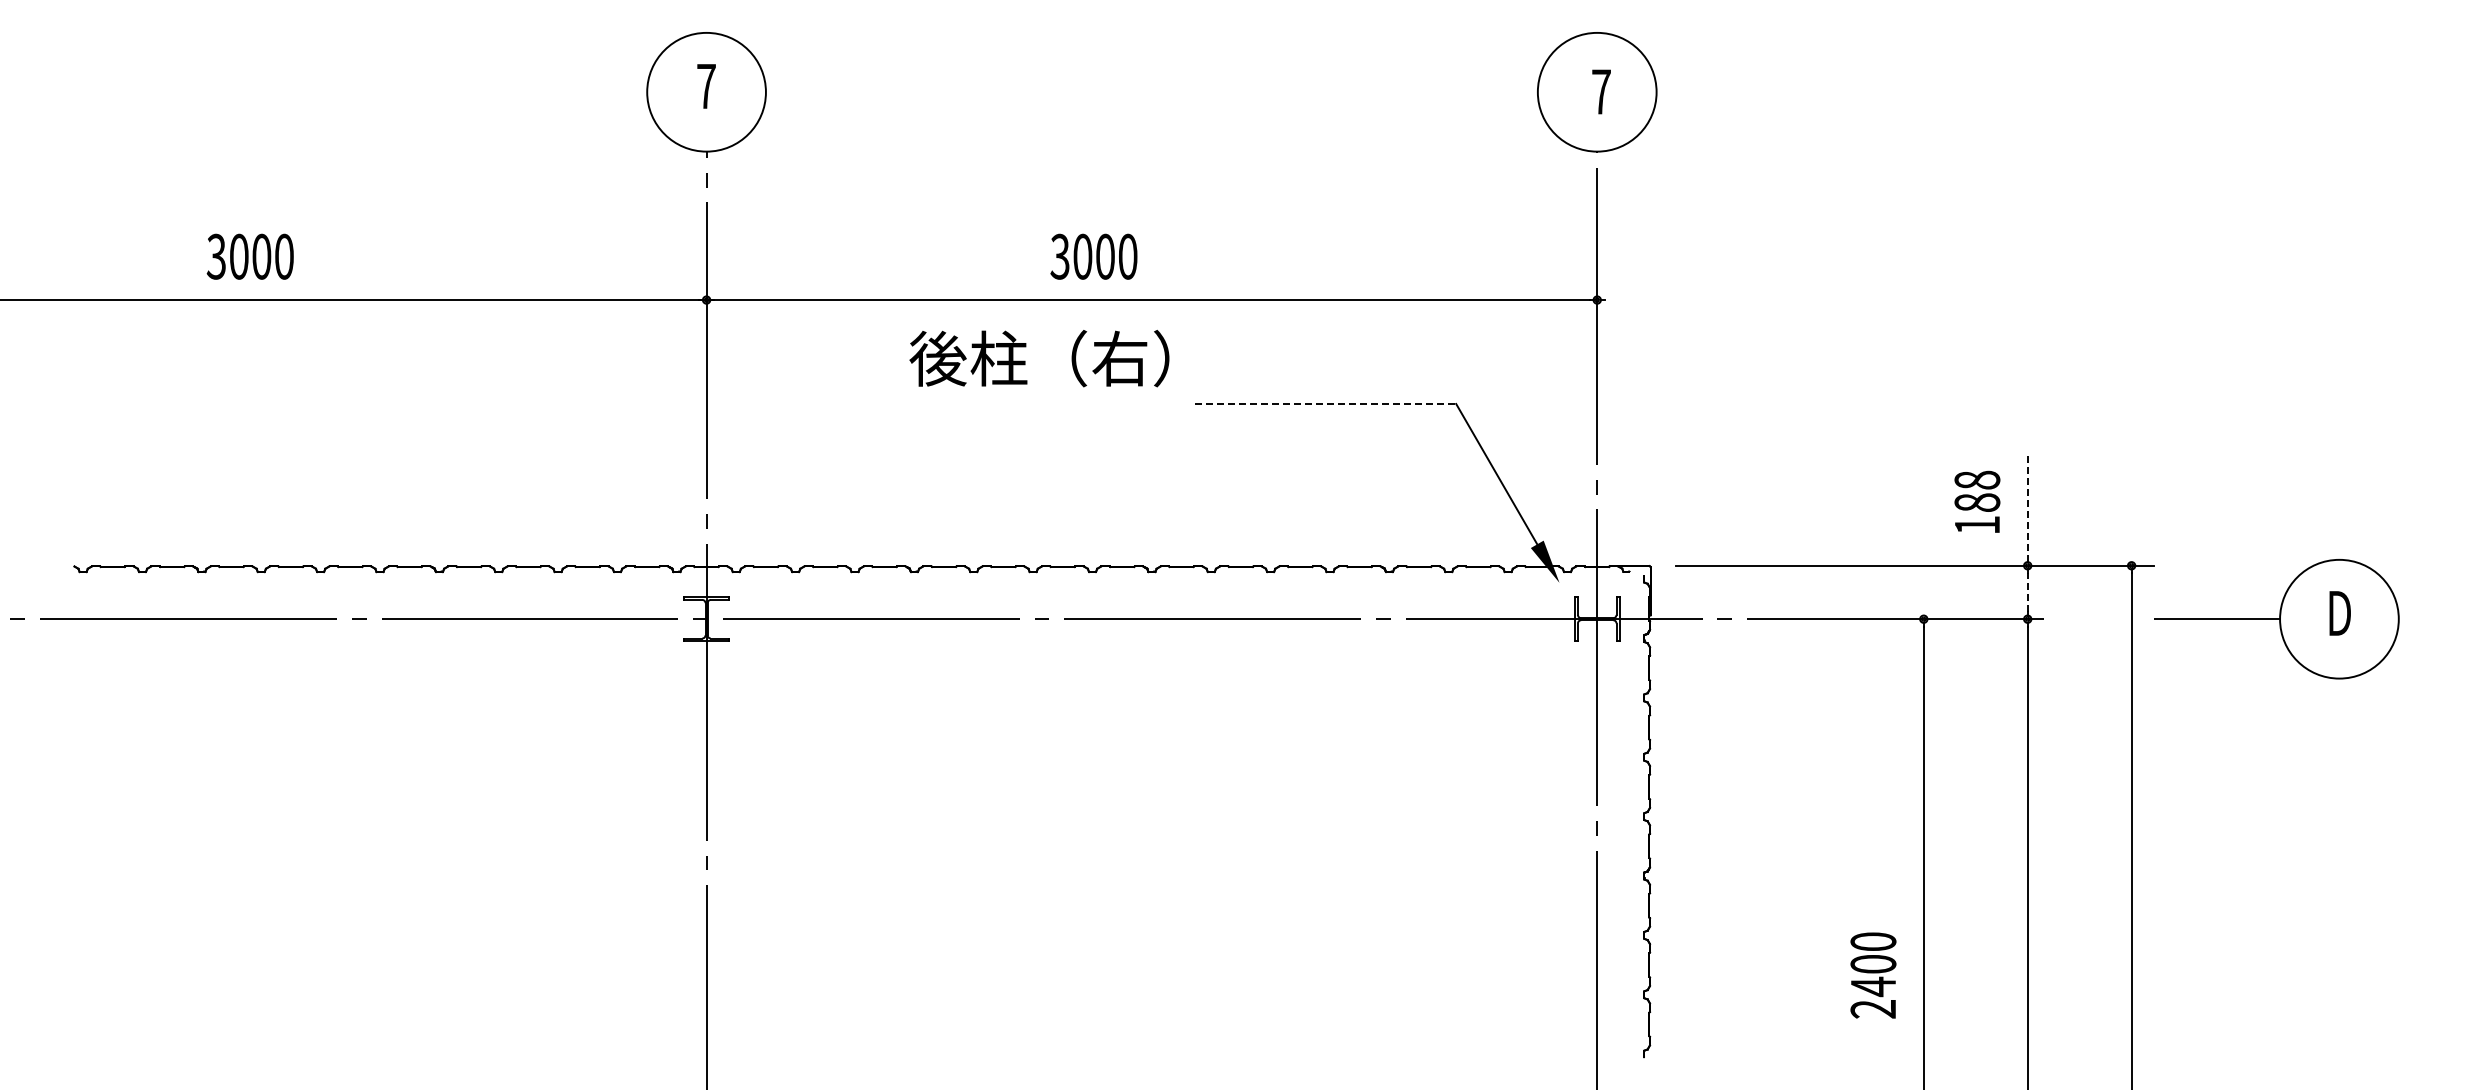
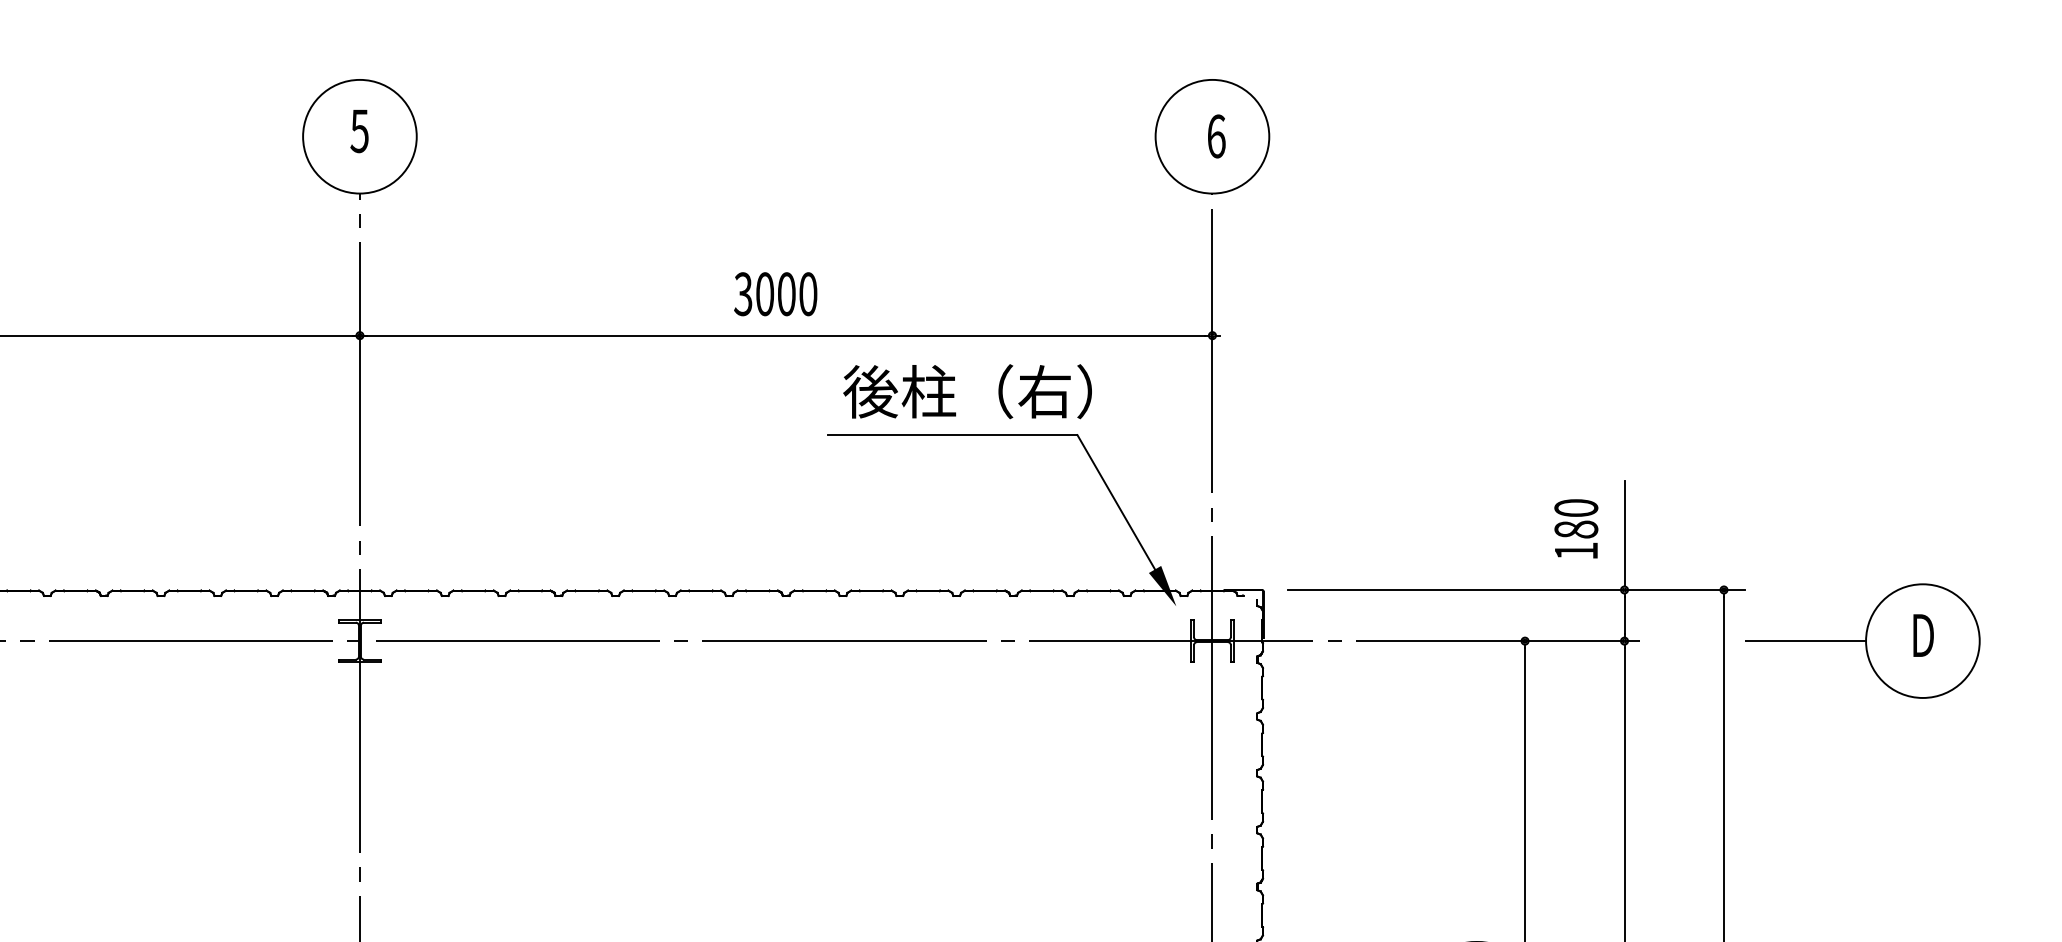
text: (705, 86) -> (358, 131), 7 -> 5
text: (1601, 91) -> (1216, 136), 7 -> 6
text: (1093, 256) -> (775, 293), moved
text: (1039, 358) -> (967, 391), moved
line: (1325, 403) -> (952, 434), dashed -> solid
text: (1977, 479) -> (1576, 507), 188 -> 180
line: (2027, 506) -> (1624, 533), dashed -> solid
line: (2027, 592) -> (1624, 615), dashed -> solid

